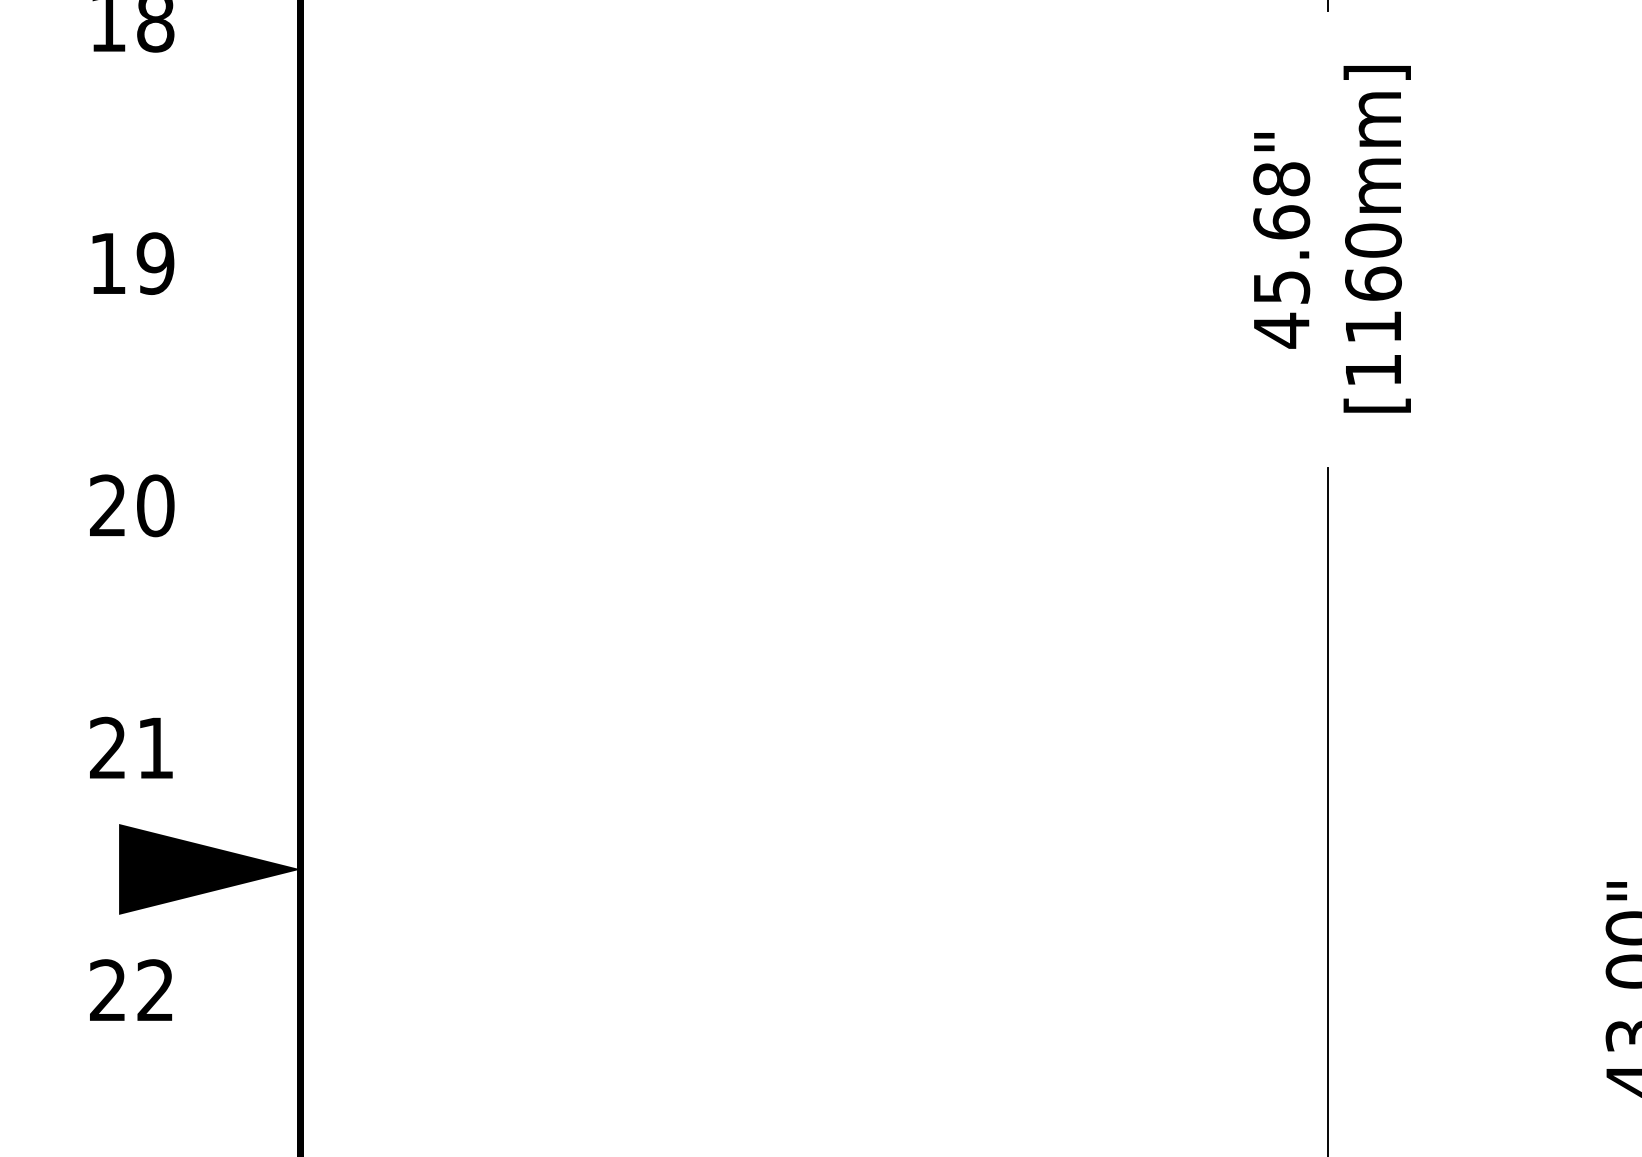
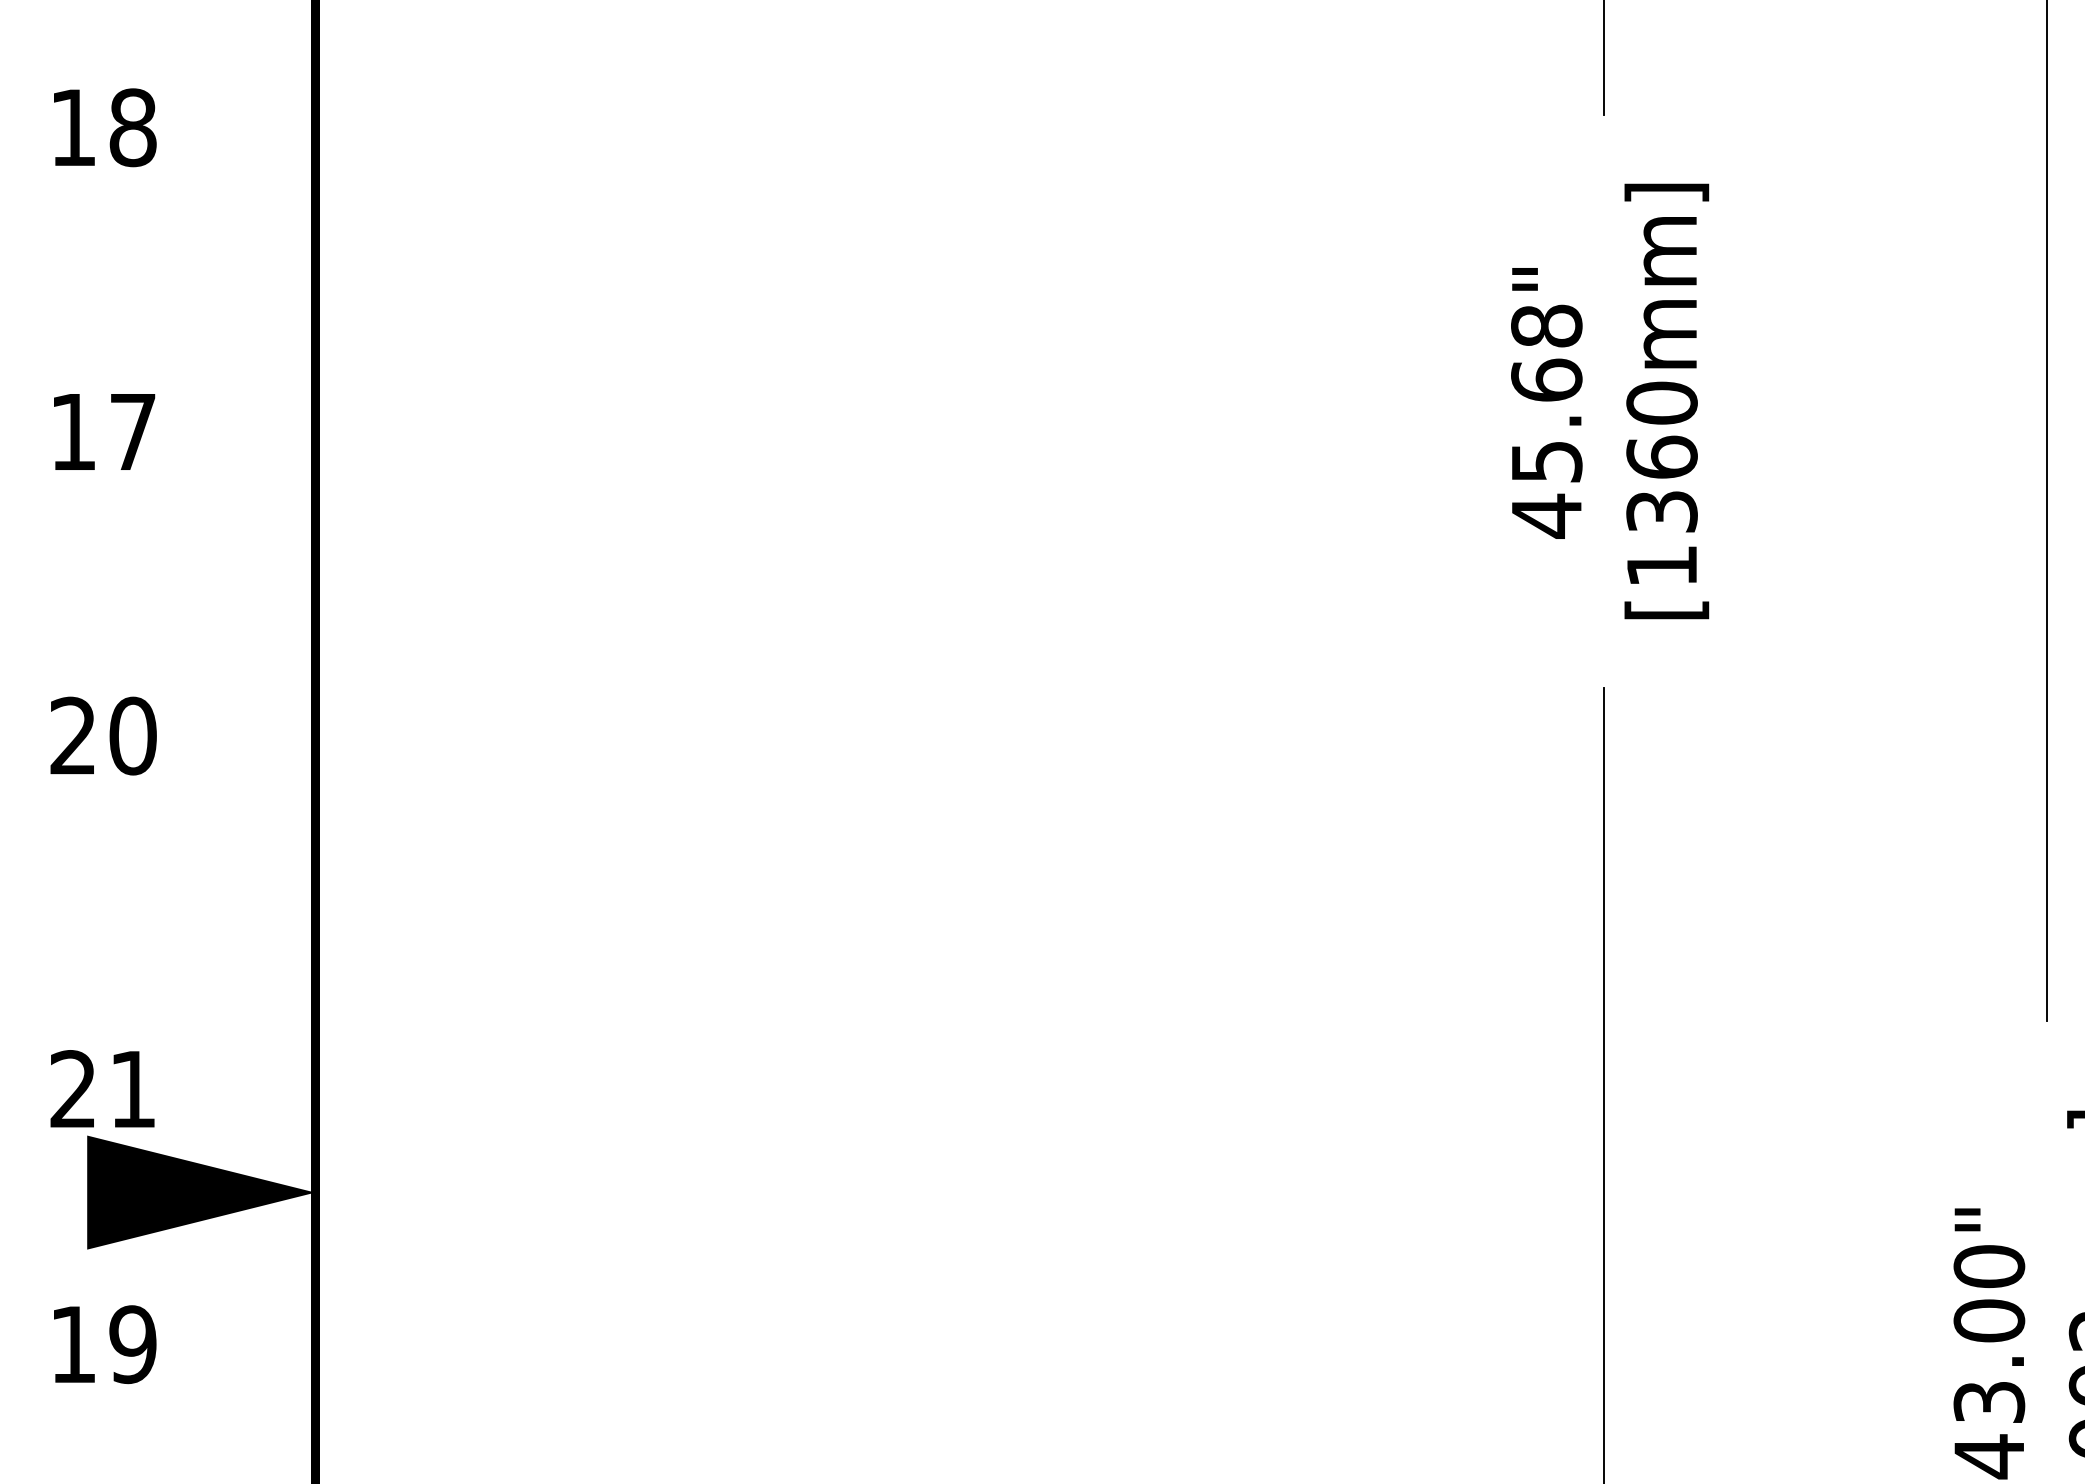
text: (155, 263) -> (132, 431), 19 -> 17
text: (1373, 326) -> (1661, 511), [1160mm] -> [1360mm]
text: (131, 747) -> (102, 1088), moved
text: (132, 990) -> (103, 1344), 22 -> 19

